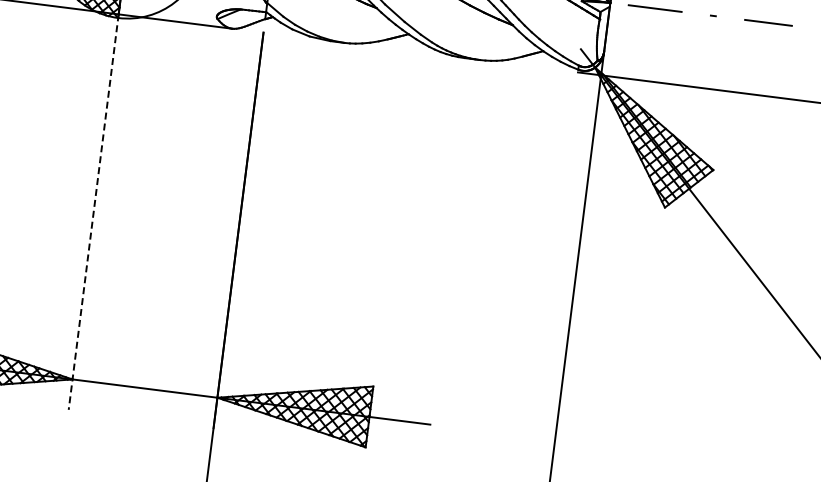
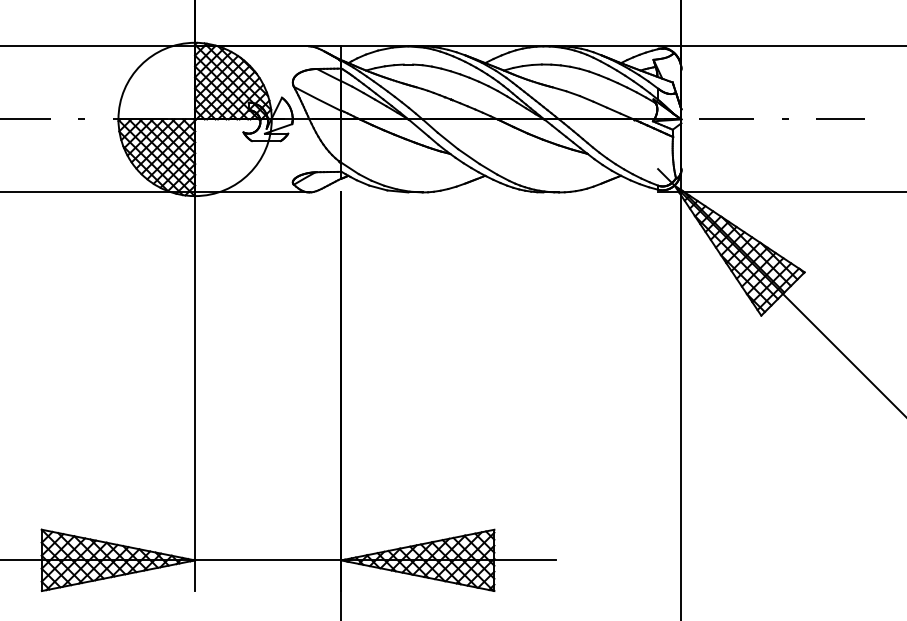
line: (93, 212) -> (195, 392), dashed -> solid

